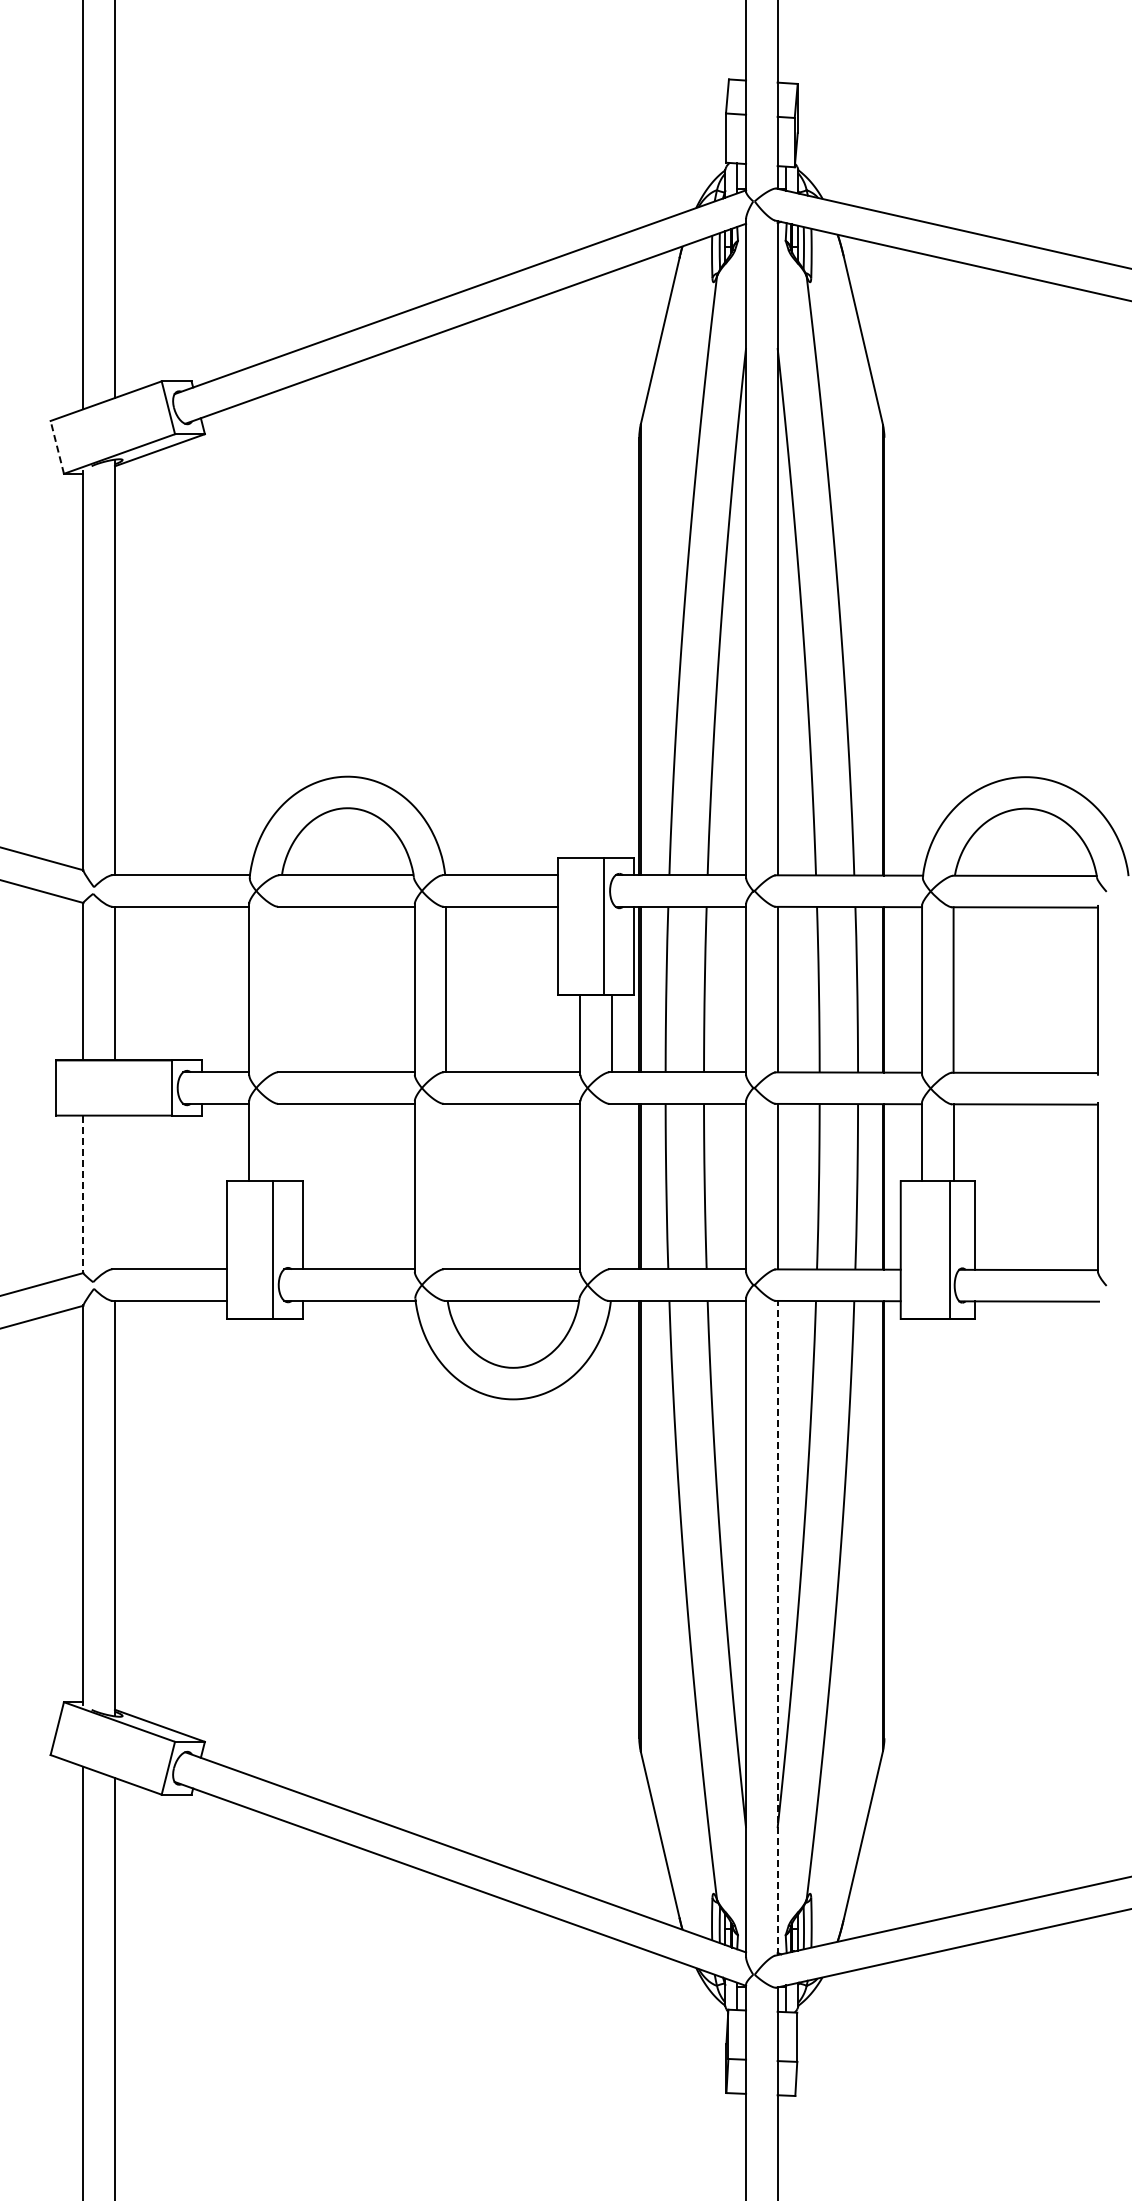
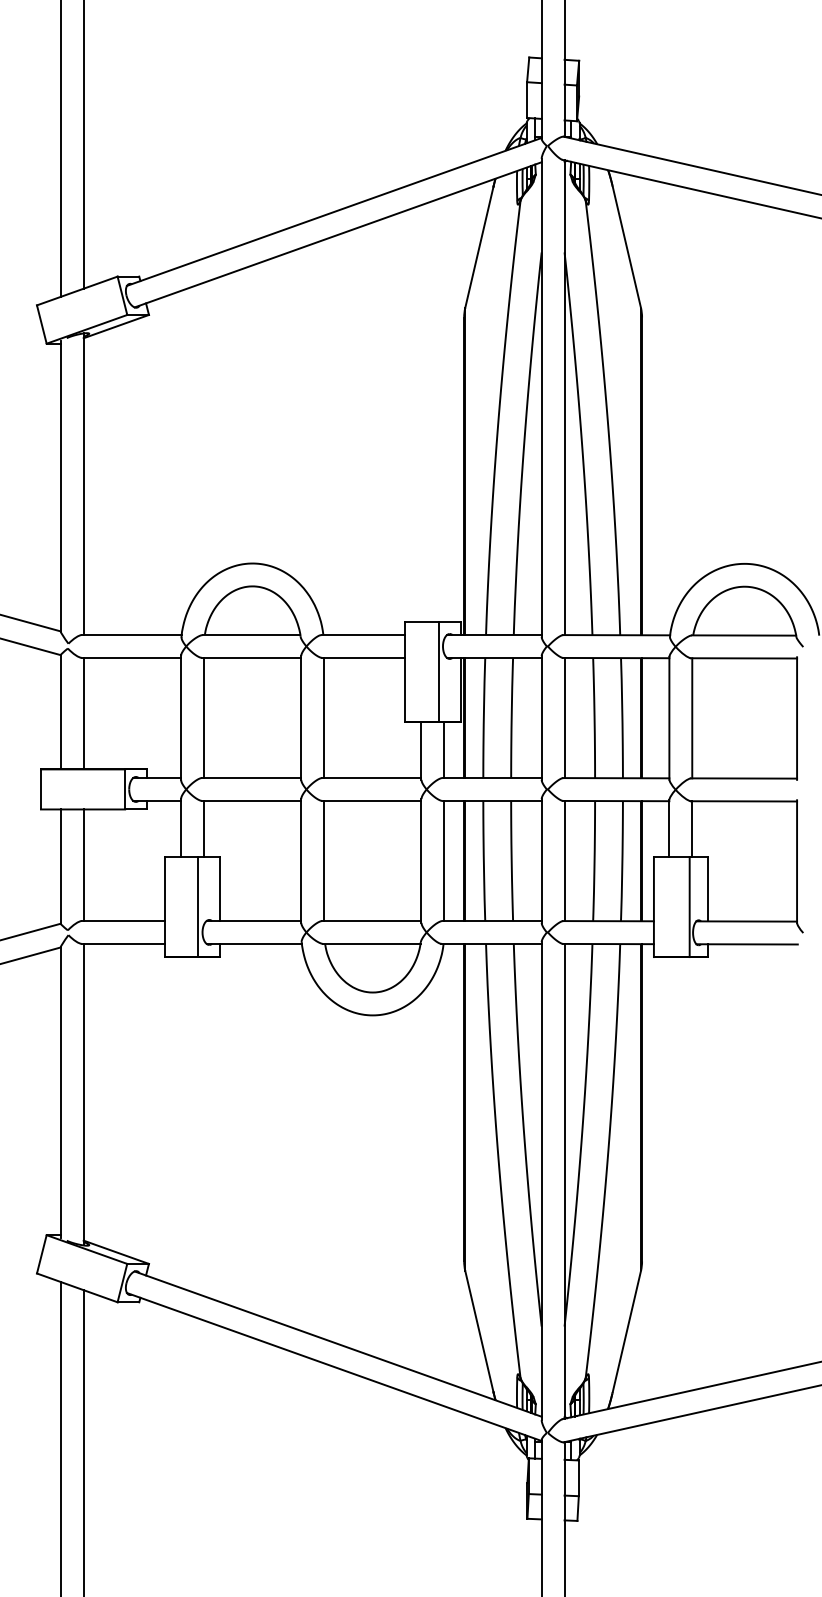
line: (57, 446) -> (41, 323), dashed -> solid
line: (280, 989) -> (203, 717), added
line: (280, 1141) -> (203, 828), added
line: (446, 1186) -> (324, 860), added
line: (611, 1186) -> (444, 860), added
line: (114, 1192) -> (83, 865), added
line: (83, 1194) -> (60, 866), dashed -> solid
line: (777, 1627) -> (564, 1180), dashed -> solid

